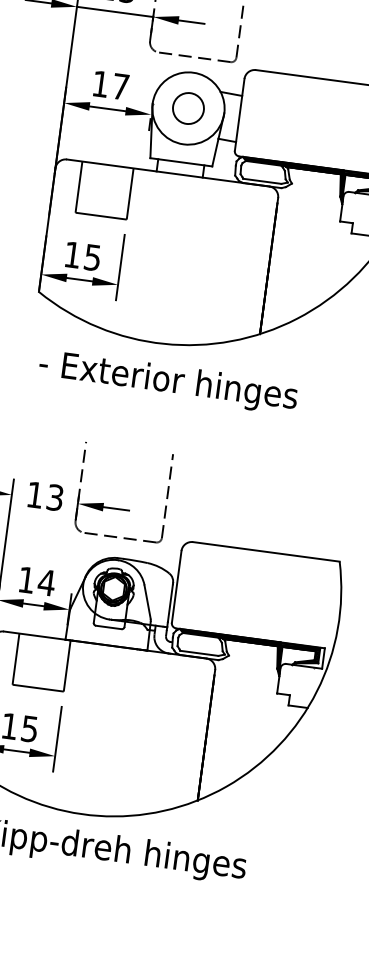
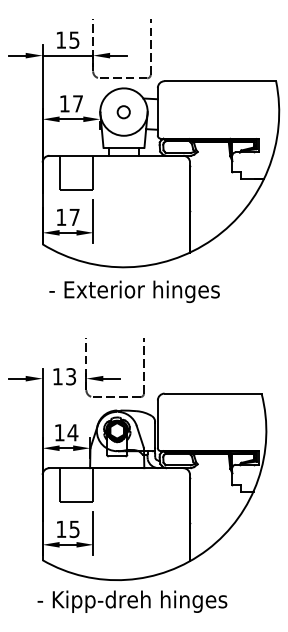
circle: (187, 109) -> (123, 112), size x0.6
text: (92, 257) -> (74, 217), 15 -> 17

